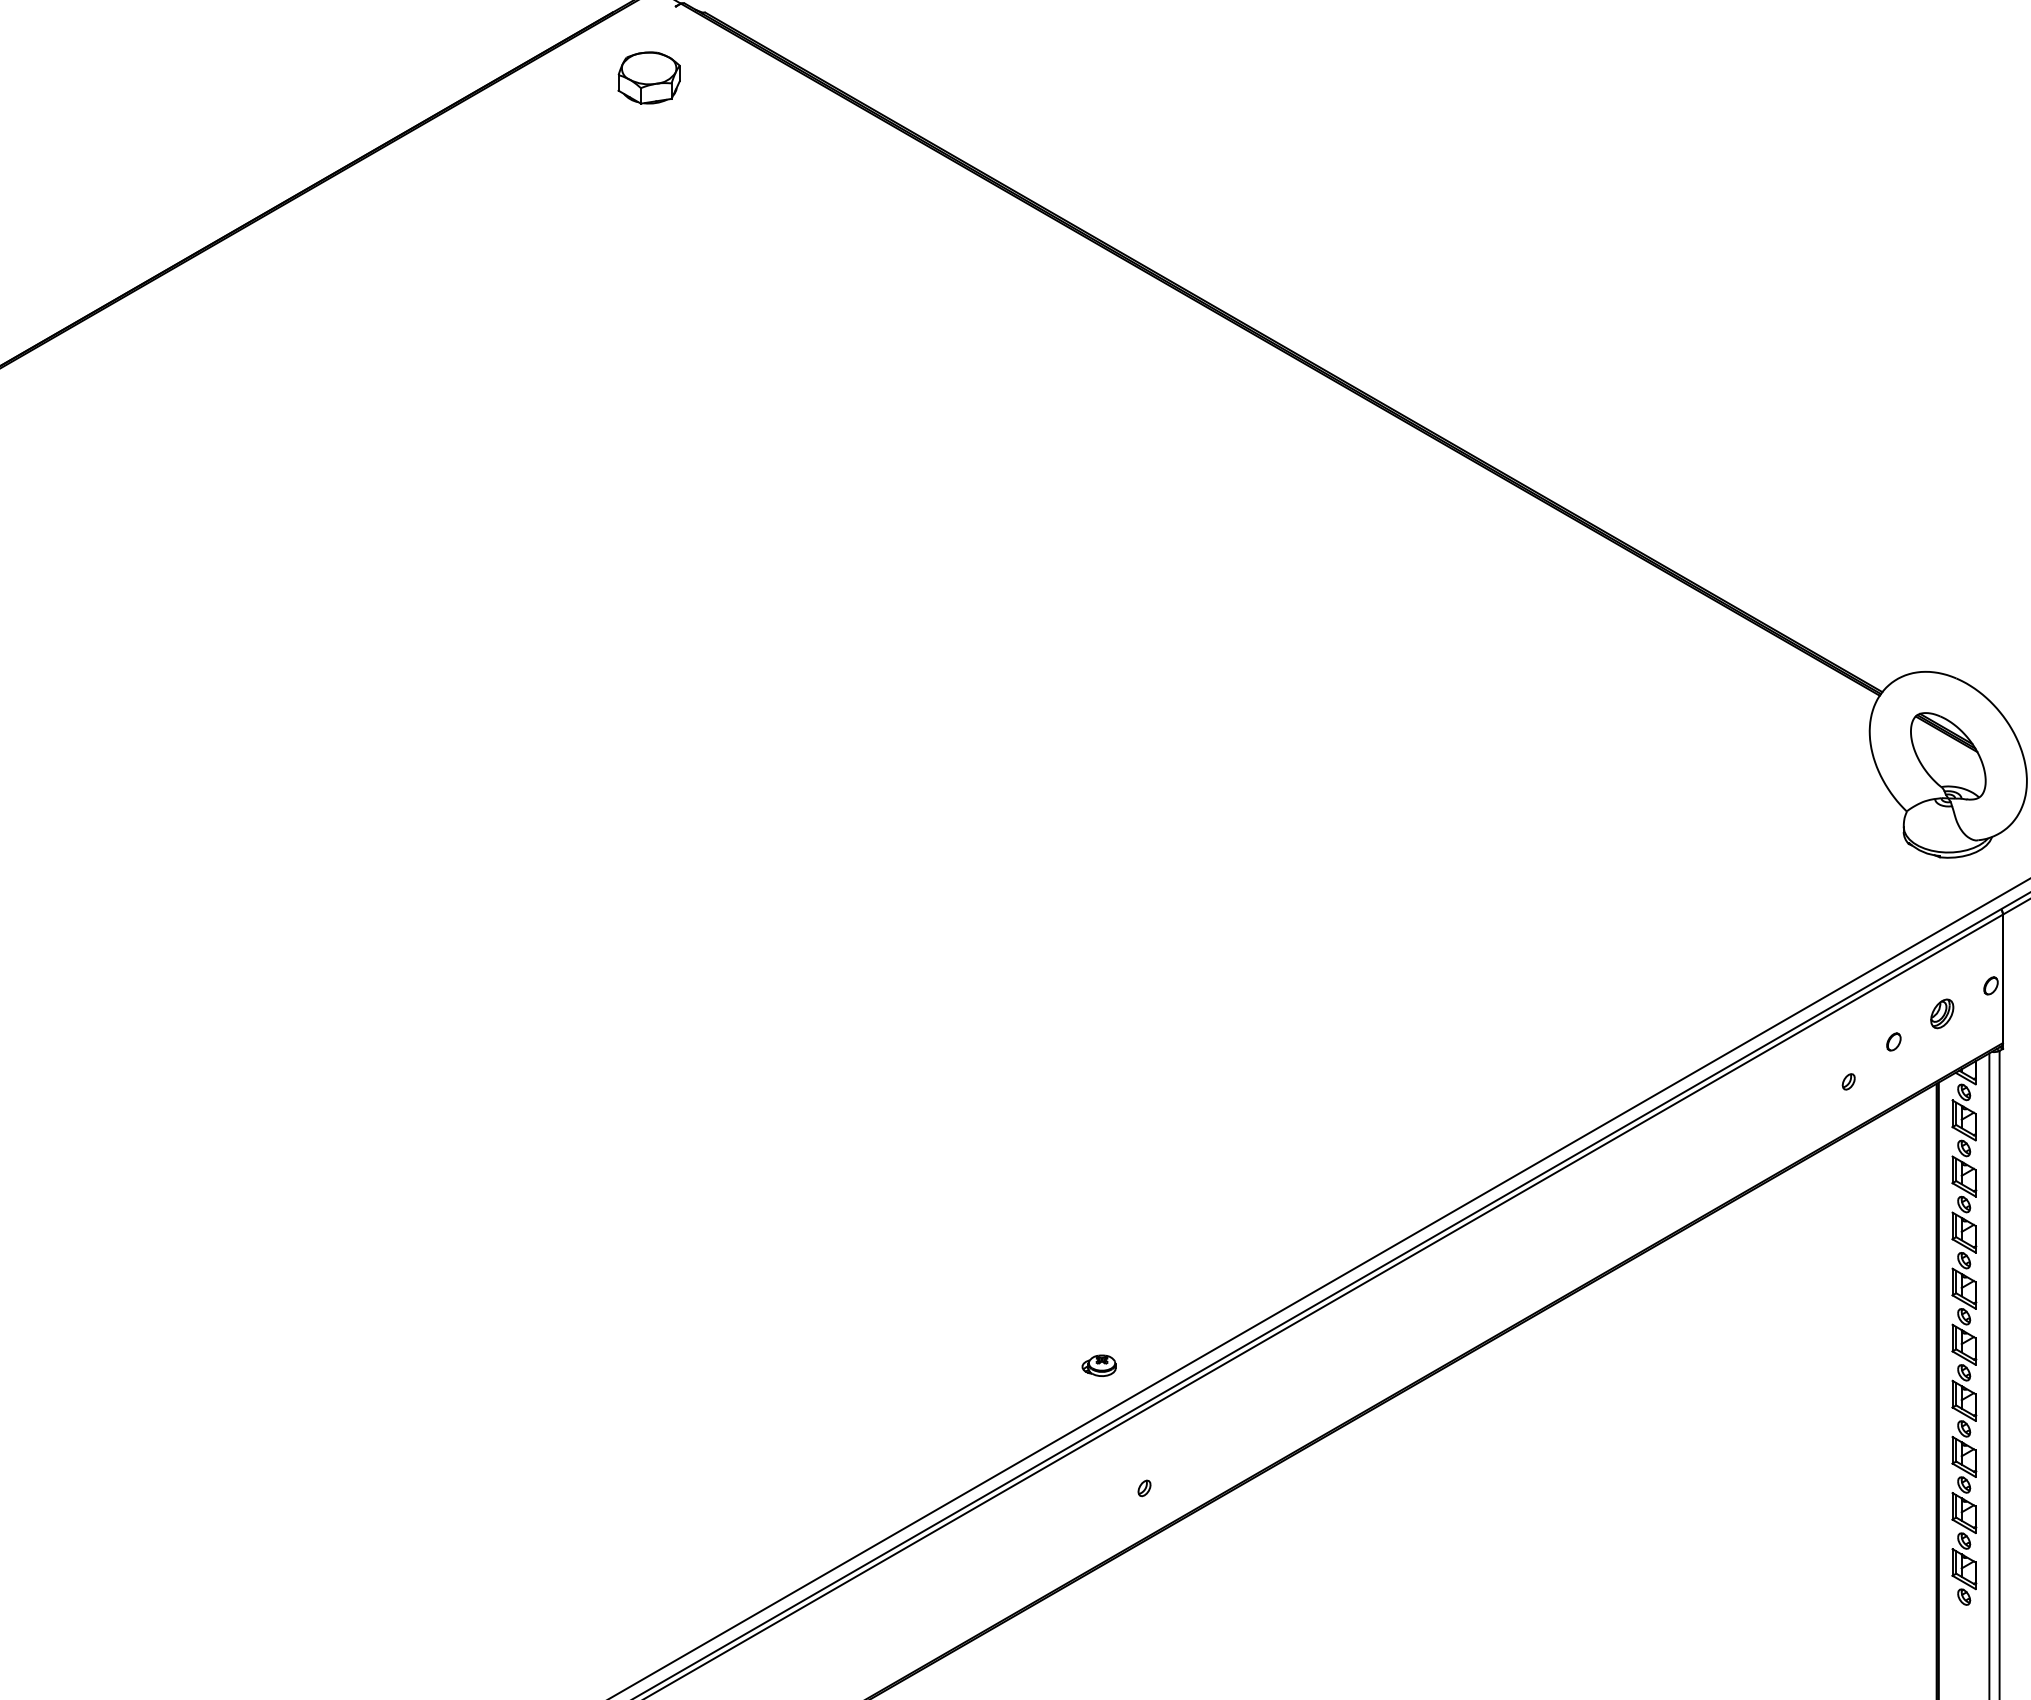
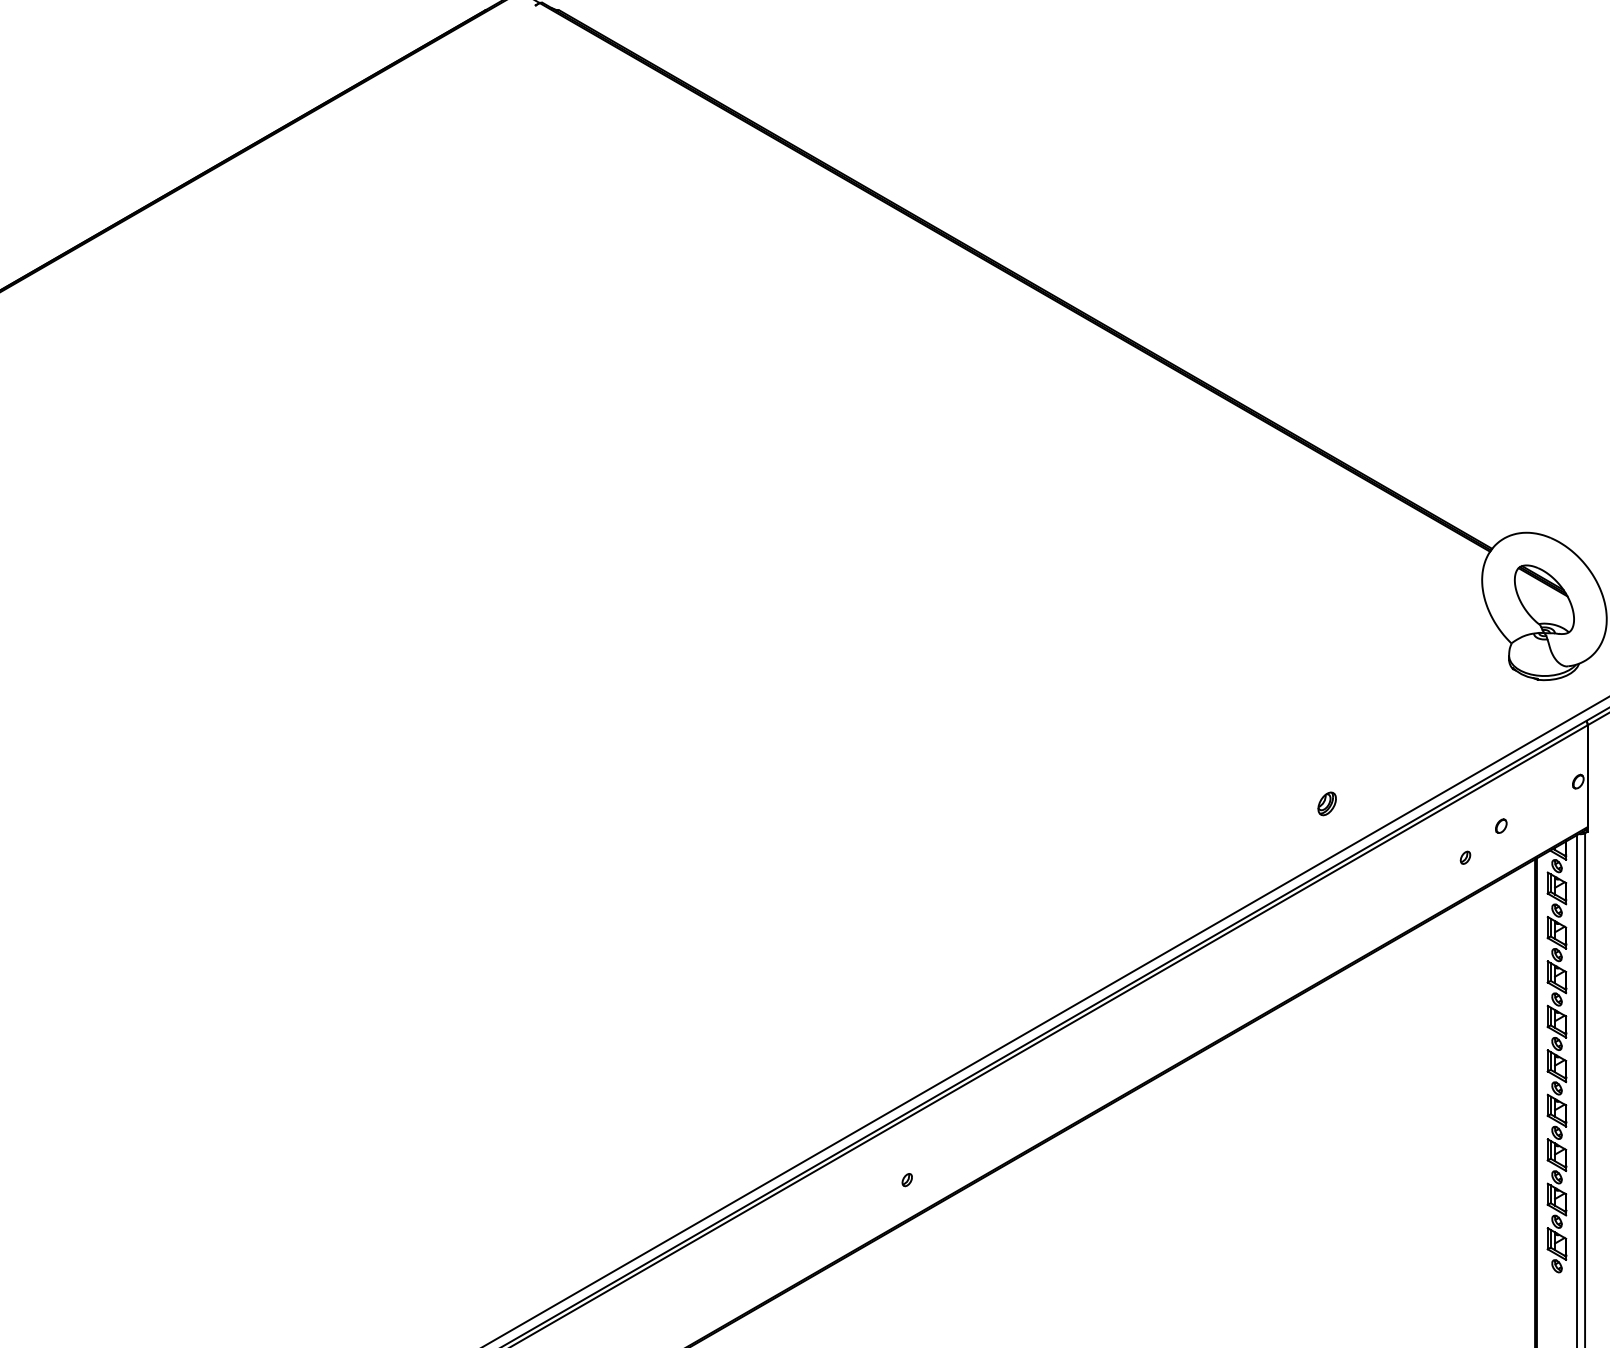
part: (648, 77) -> (514, 61), removed
part: (1942, 1013) -> (1327, 803), moved
part: (1098, 1365) -> (870, 1082), removed

